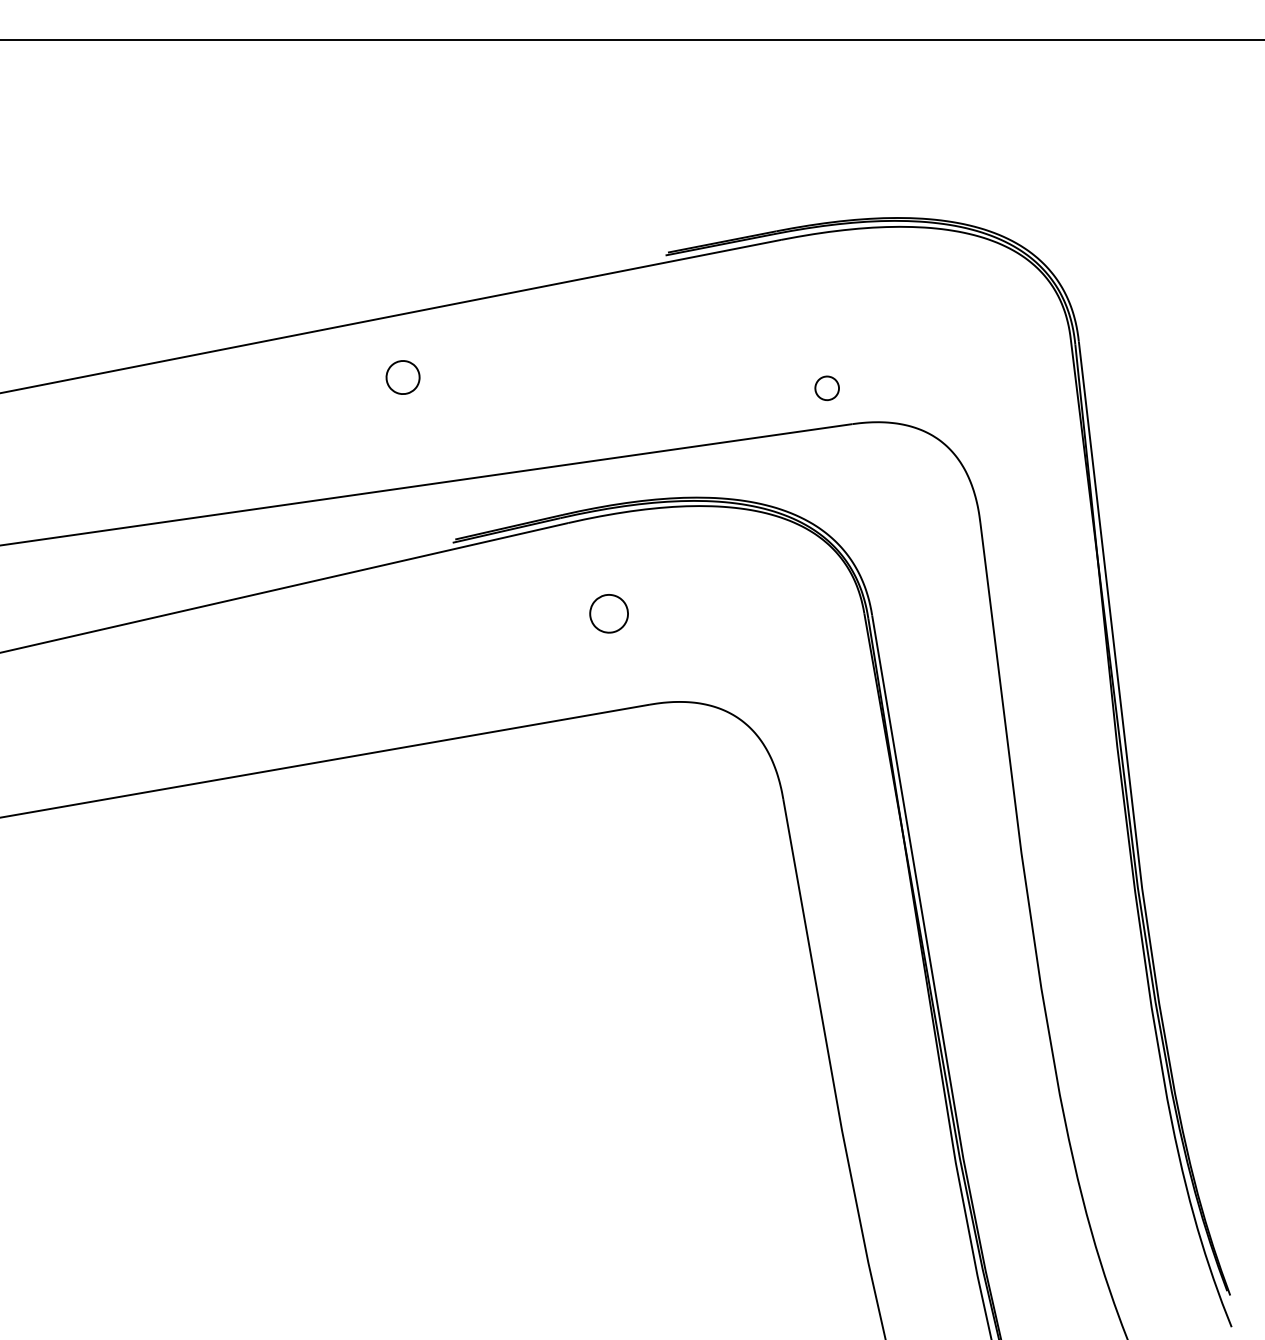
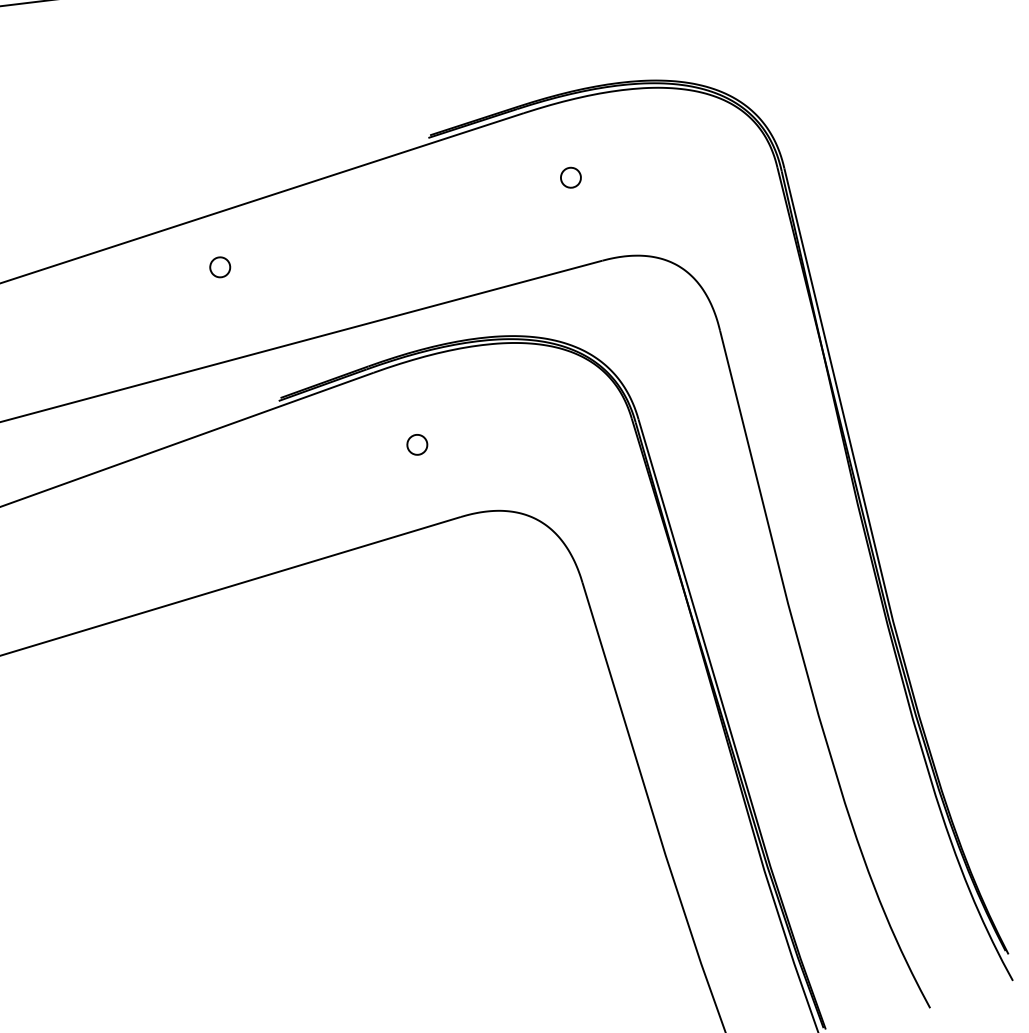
part: (402, 377) -> (219, 267), size x0.71
part: (826, 388) -> (570, 177), moved
part: (608, 613) -> (416, 444), size x0.62

